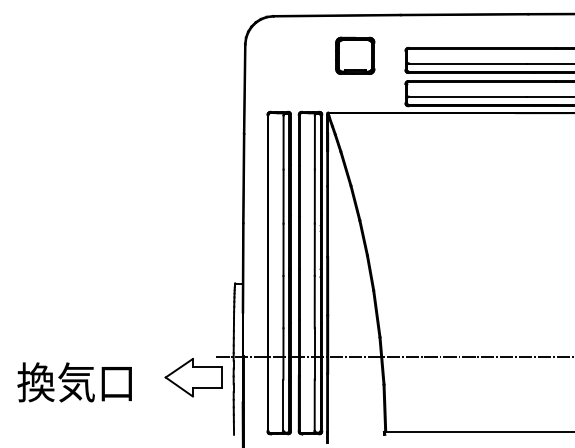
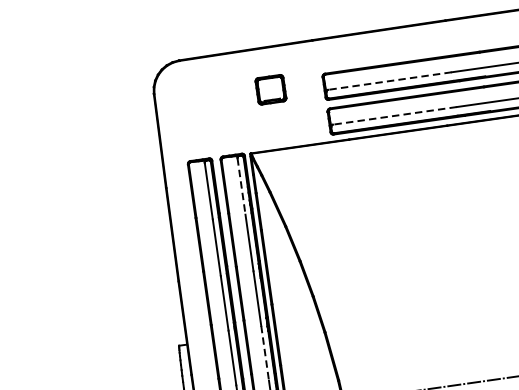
part: (355, 55) -> (271, 89), size x0.7
line: (467, 63) -> (389, 81), solid -> dashed
line: (467, 96) -> (394, 115), solid -> dashed
line: (314, 142) -> (241, 186), solid -> dashed
line: (314, 302) -> (264, 353), solid -> dashed

